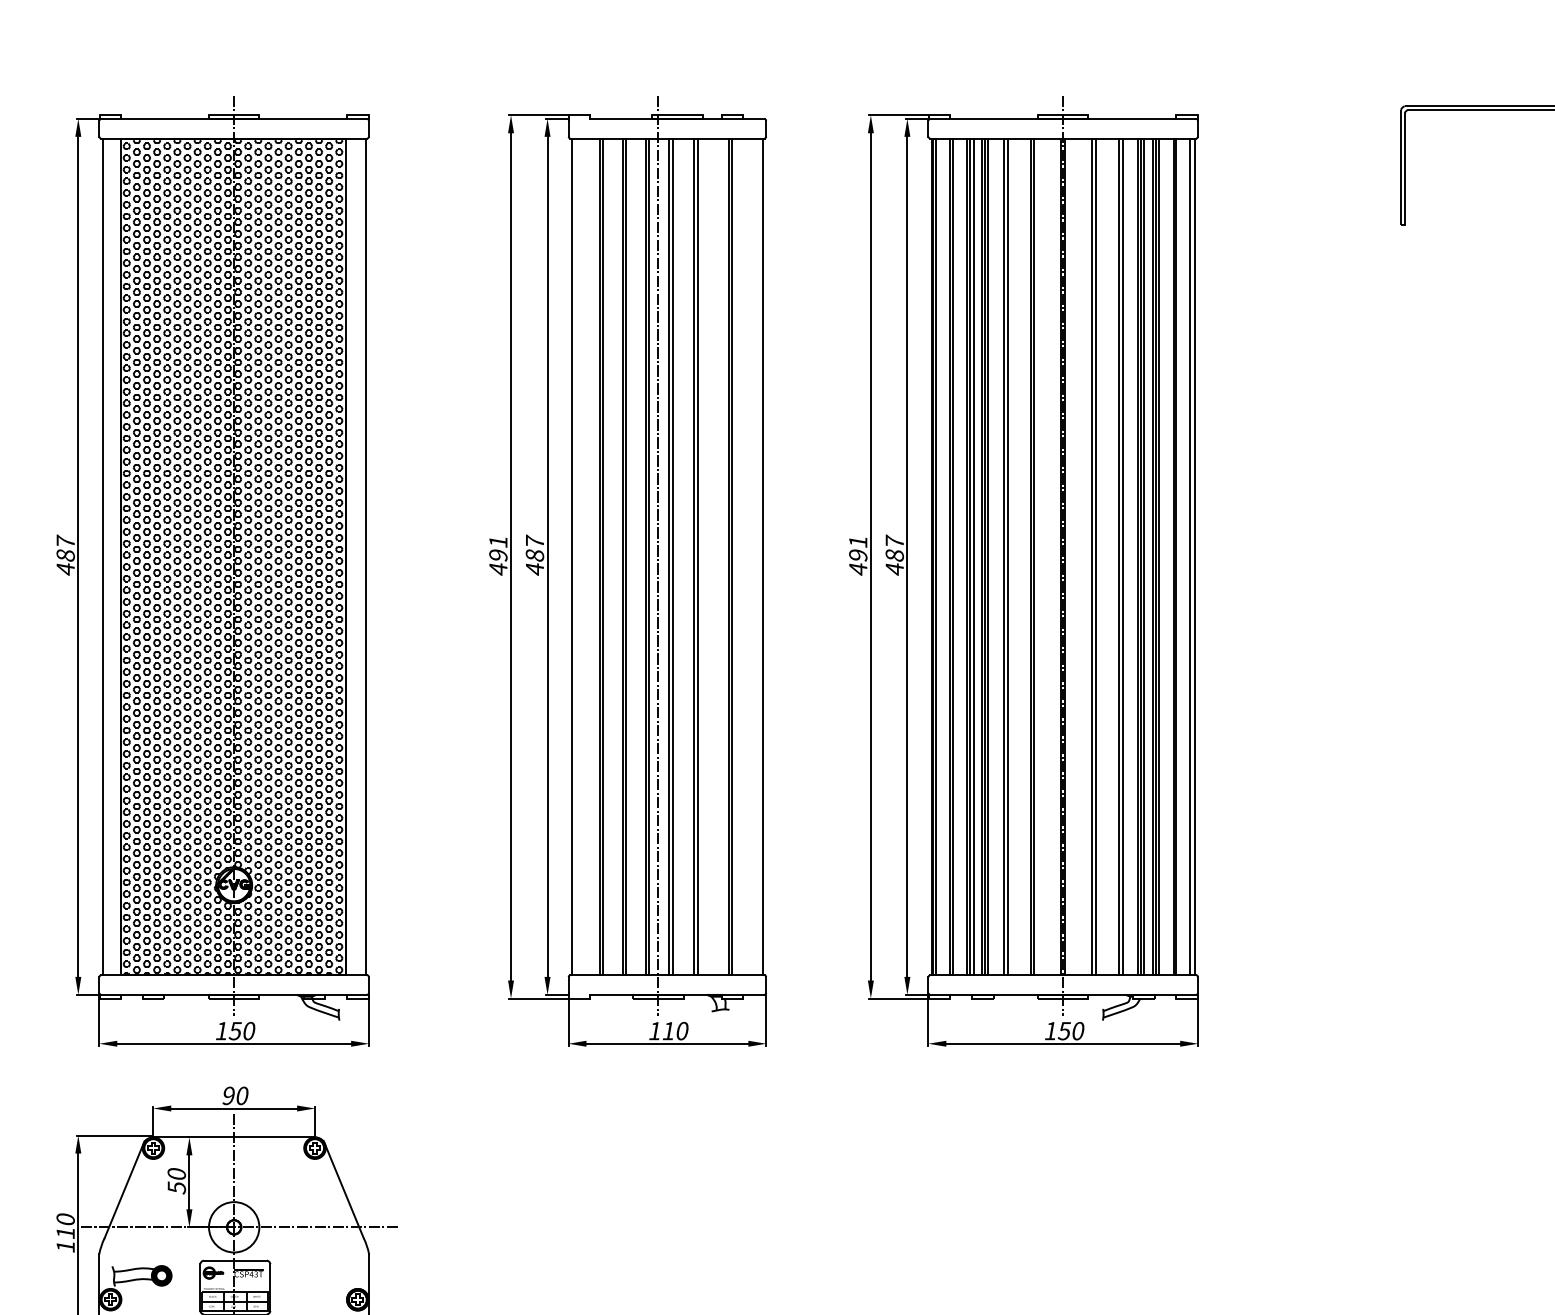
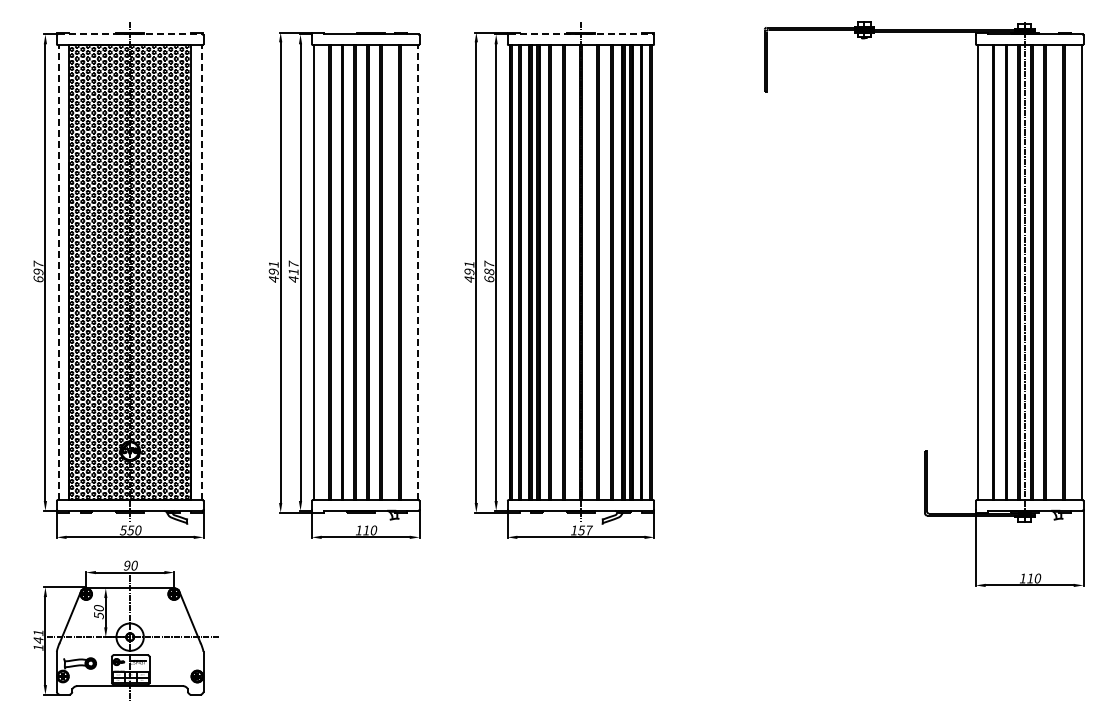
line: (234, 118) -> (130, 34), solid -> dashed
line: (1064, 118) -> (581, 34), solid -> dashed
text: (534, 554) -> (293, 271), 487 -> 417
line: (657, 554) -> (360, 271), removed
line: (102, 556) -> (58, 272), solid -> dashed
line: (365, 556) -> (201, 272), solid -> dashed
line: (762, 556) -> (417, 272), solid -> dashed
text: (65, 562) -> (38, 275), 487 -> 697
text: (895, 567) -> (489, 278), 487 -> 687
text: (220, 1031) -> (122, 530), 150 -> 550
text: (1079, 1031) -> (589, 530), 150 -> 157
text: (65, 1226) -> (38, 636), 110 -> 141

